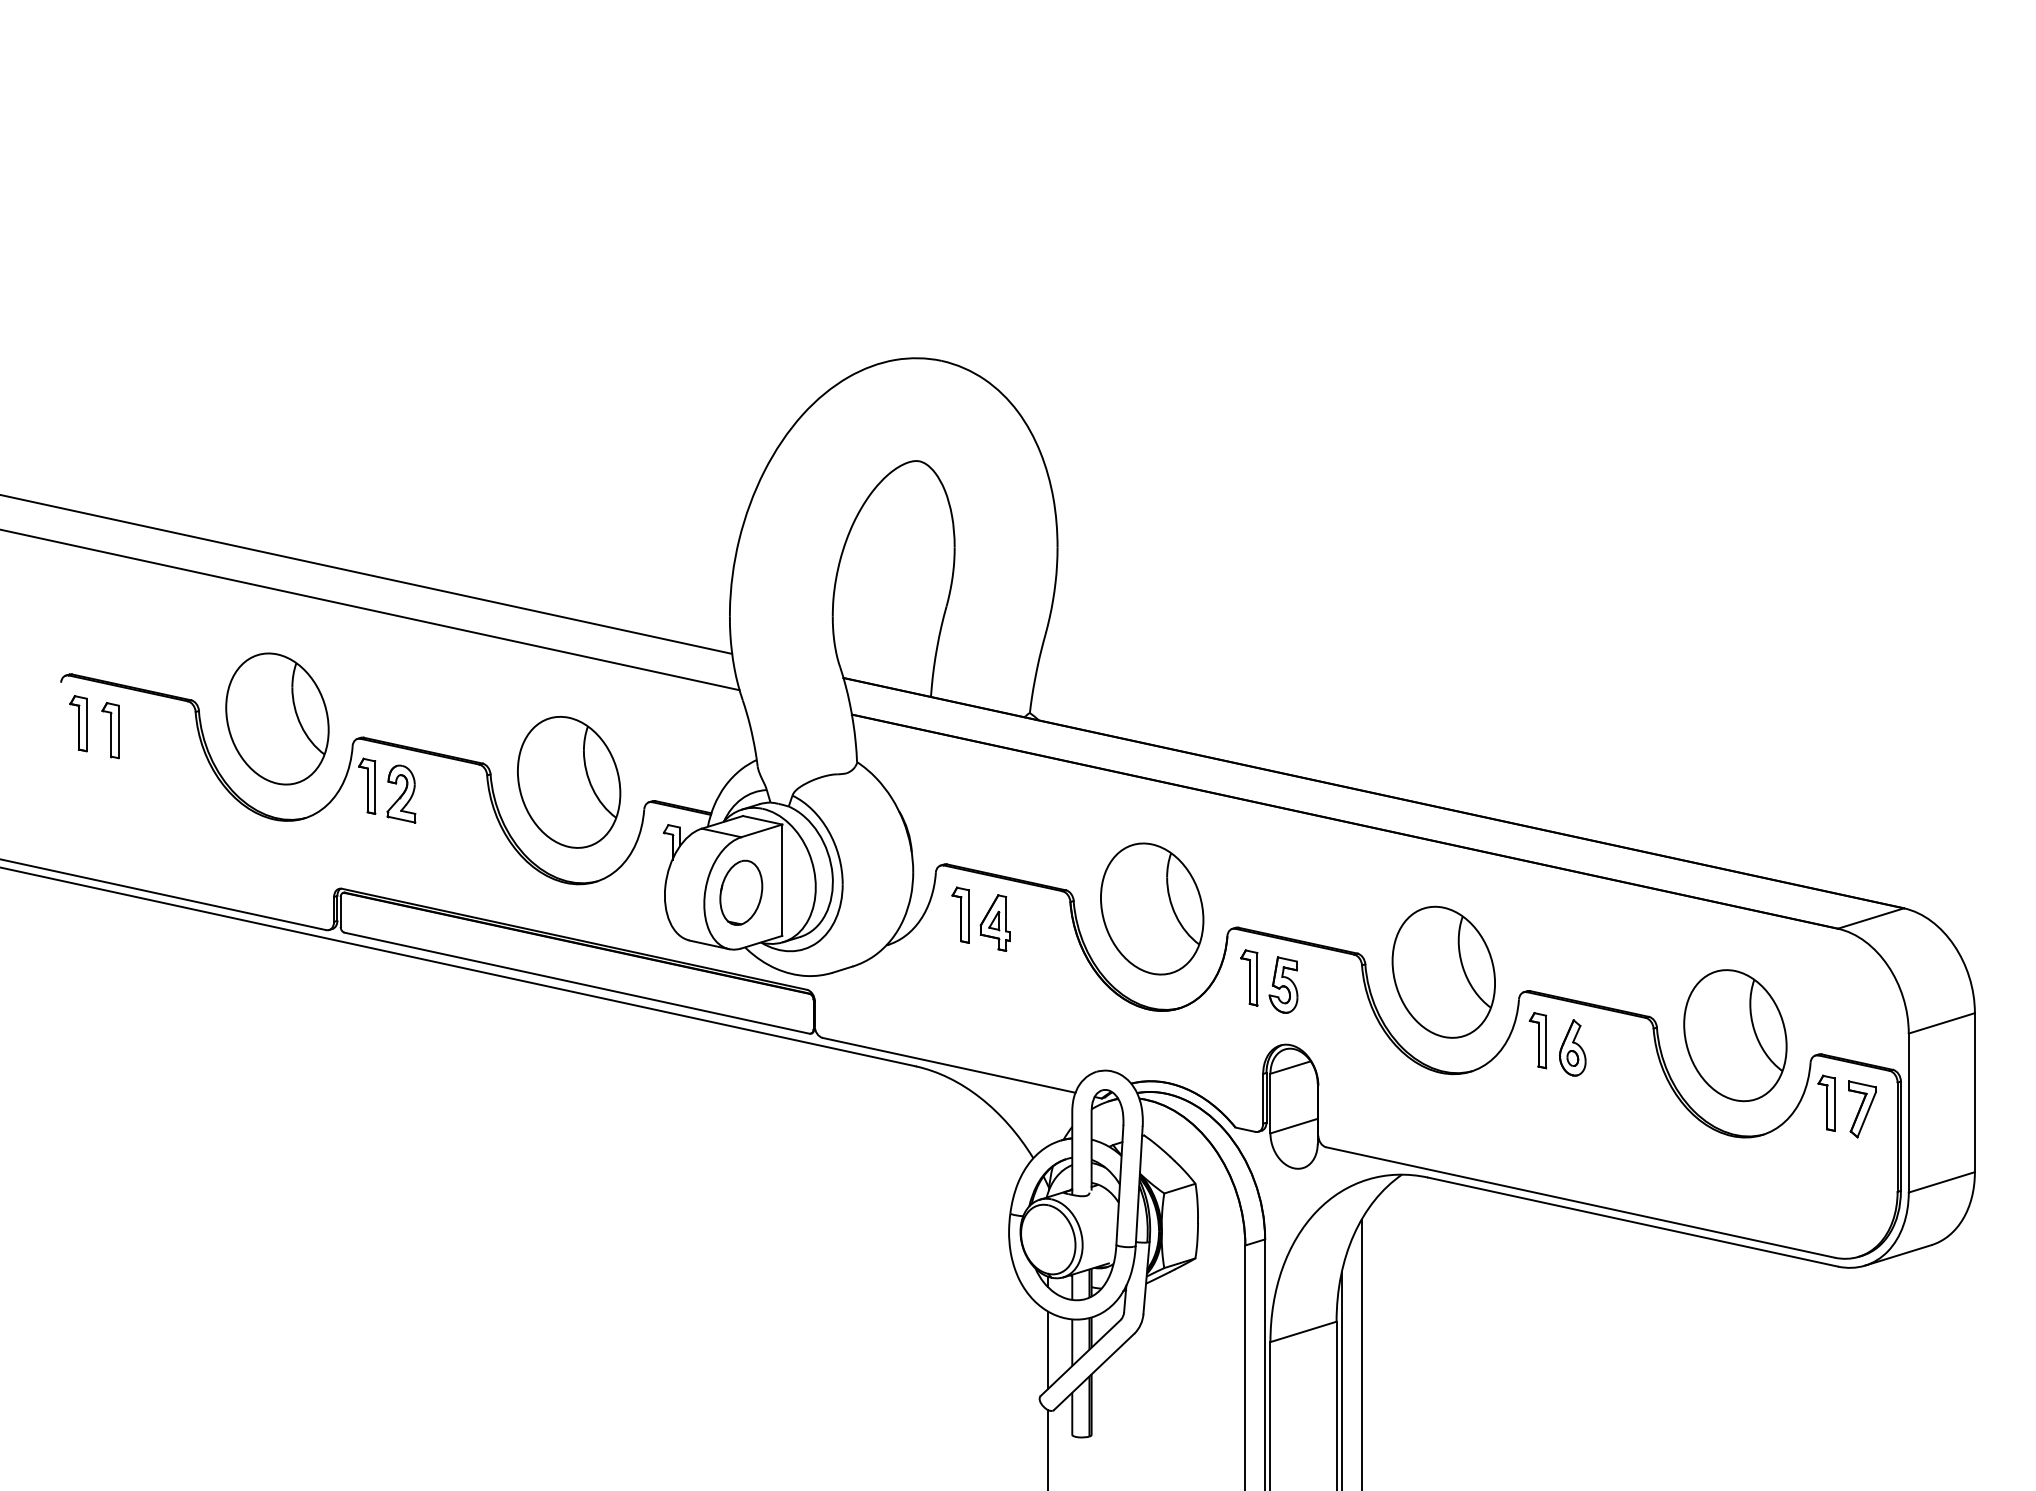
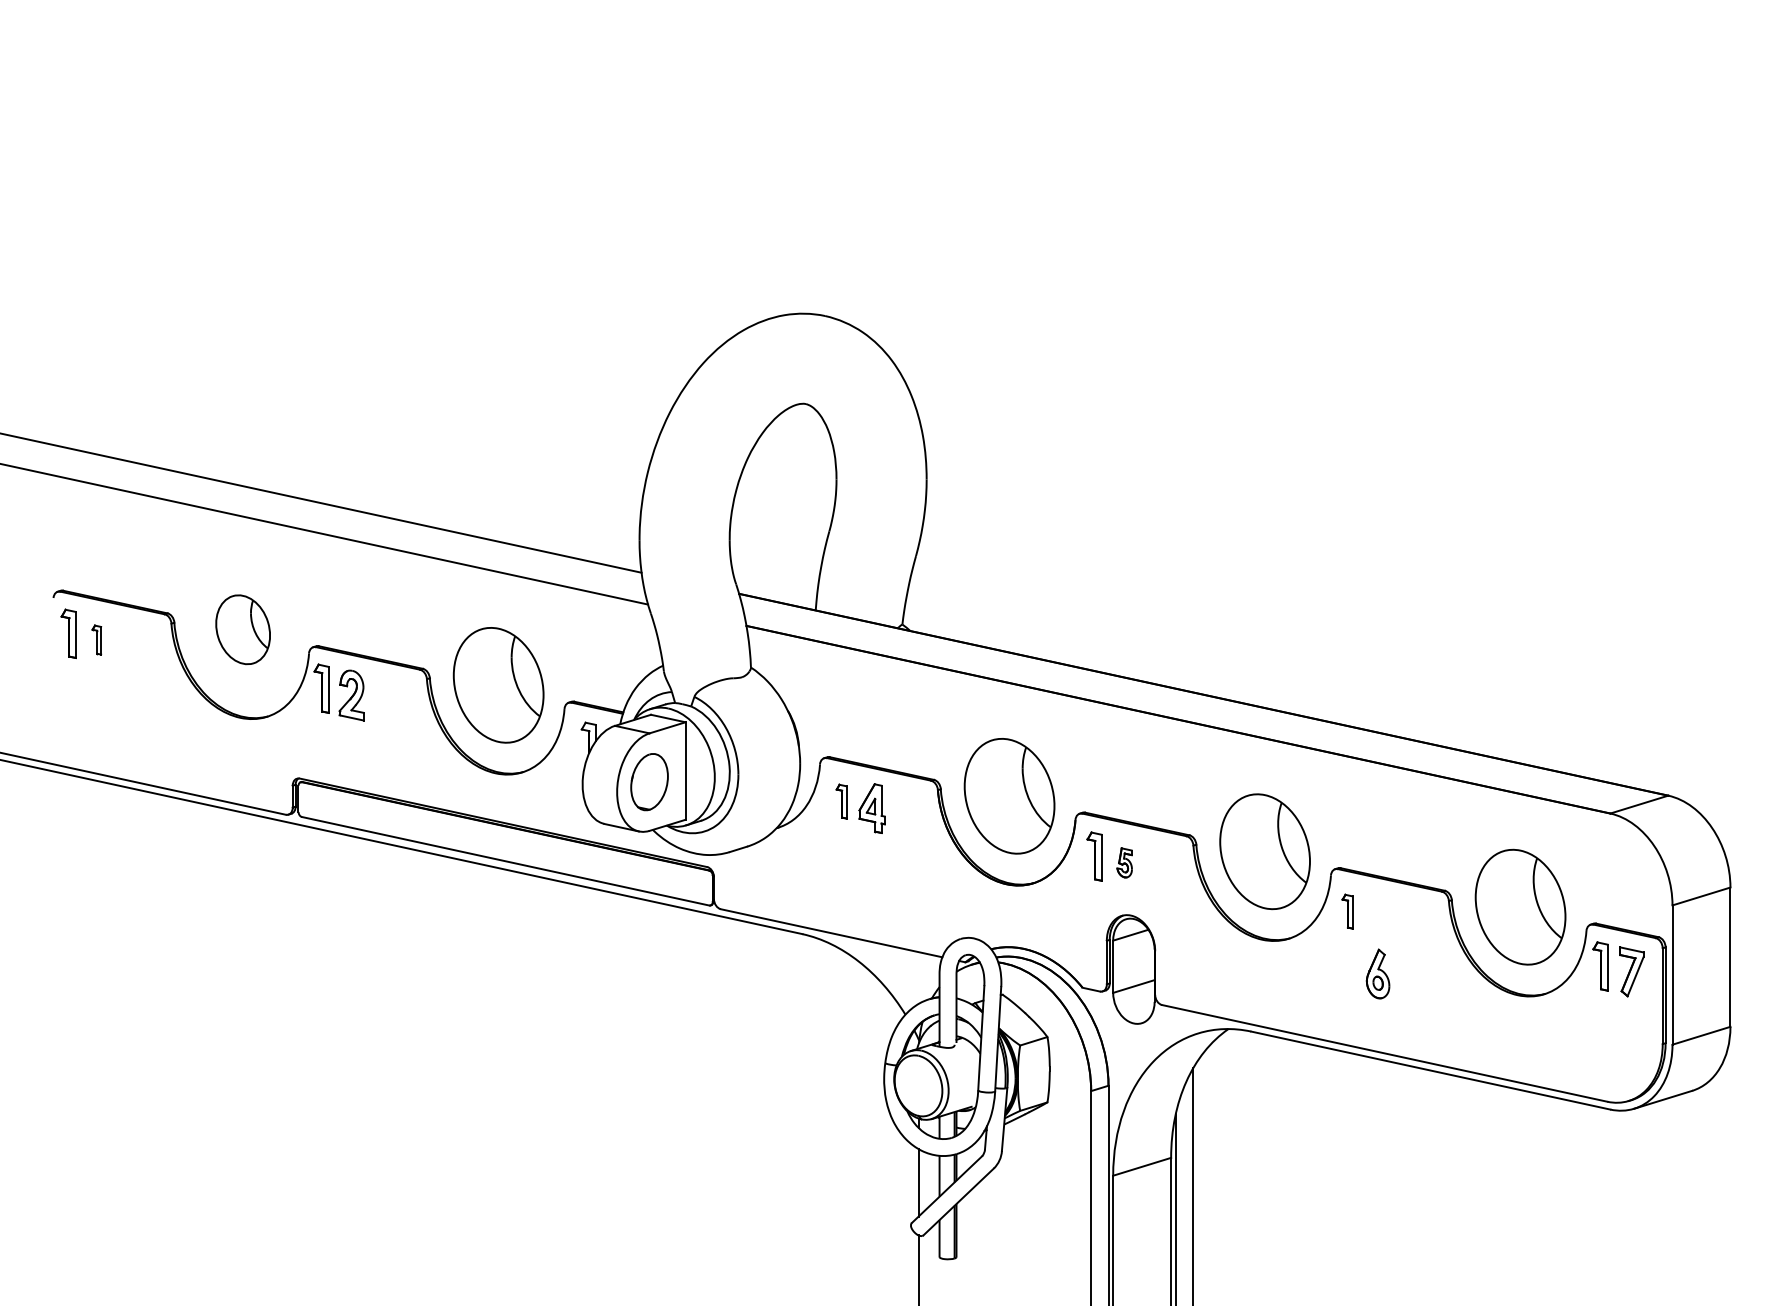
part: (277, 718) -> (243, 629), size x0.6
part: (110, 730) -> (96, 639), size x0.6
part: (960, 914) -> (841, 801), size x0.7
part: (1283, 984) -> (1124, 862), size x0.6
part: (1537, 1040) -> (1347, 911), size x0.7
part: (1572, 1047) -> (1377, 973), moved

